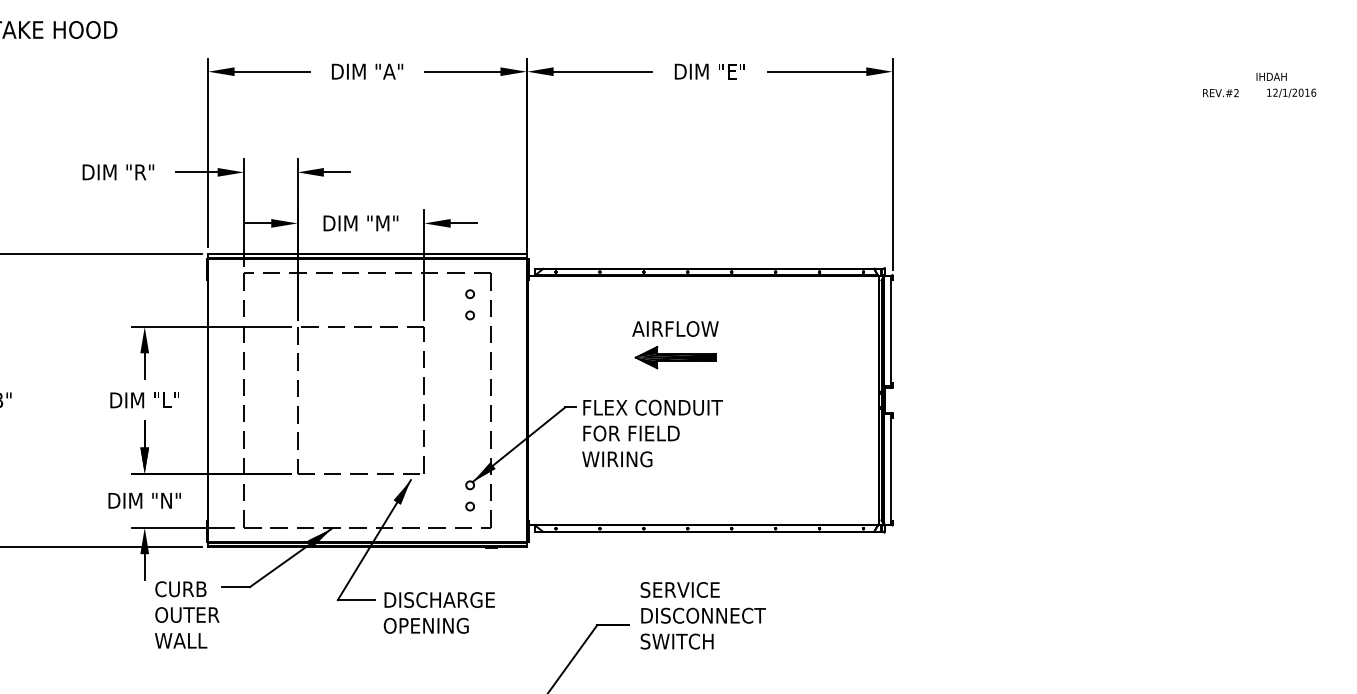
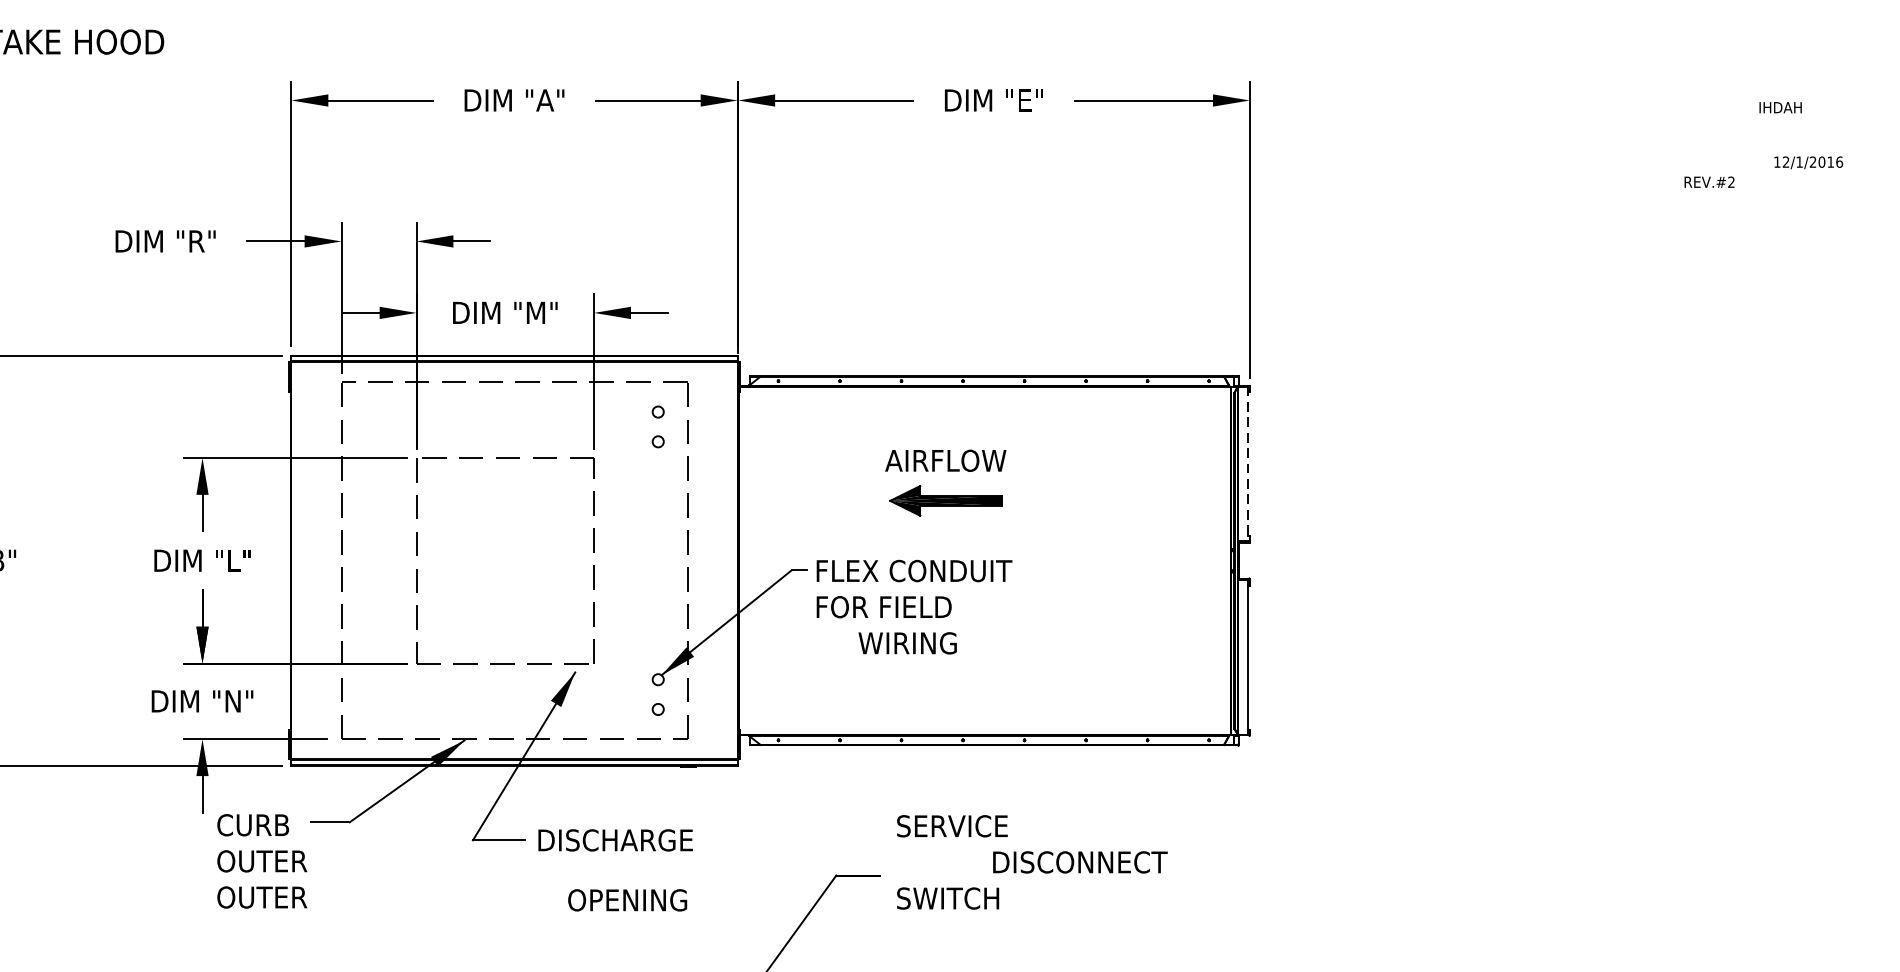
text: (1291, 92) -> (1808, 161), moved
text: (1220, 93) -> (1709, 182), moved
line: (891, 331) -> (1248, 464), solid -> dashed
text: (617, 459) -> (907, 643), moved
text: (703, 615) -> (1080, 862), moved
text: (425, 625) -> (626, 899), moved
text: (187, 640) -> (262, 897), WALL -> OUTER

